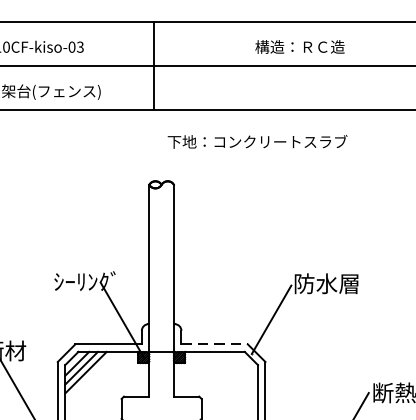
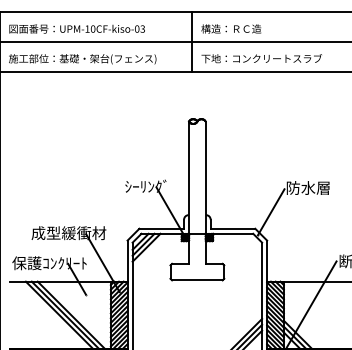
text: (300, 46) -> (231, 28), moved
text: (257, 141) -> (261, 58), moved
line: (215, 344) -> (233, 228), dashed -> solid

